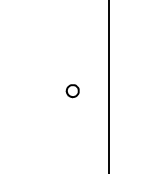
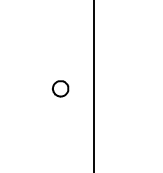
part: (72, 90) -> (60, 88), size x1.4

